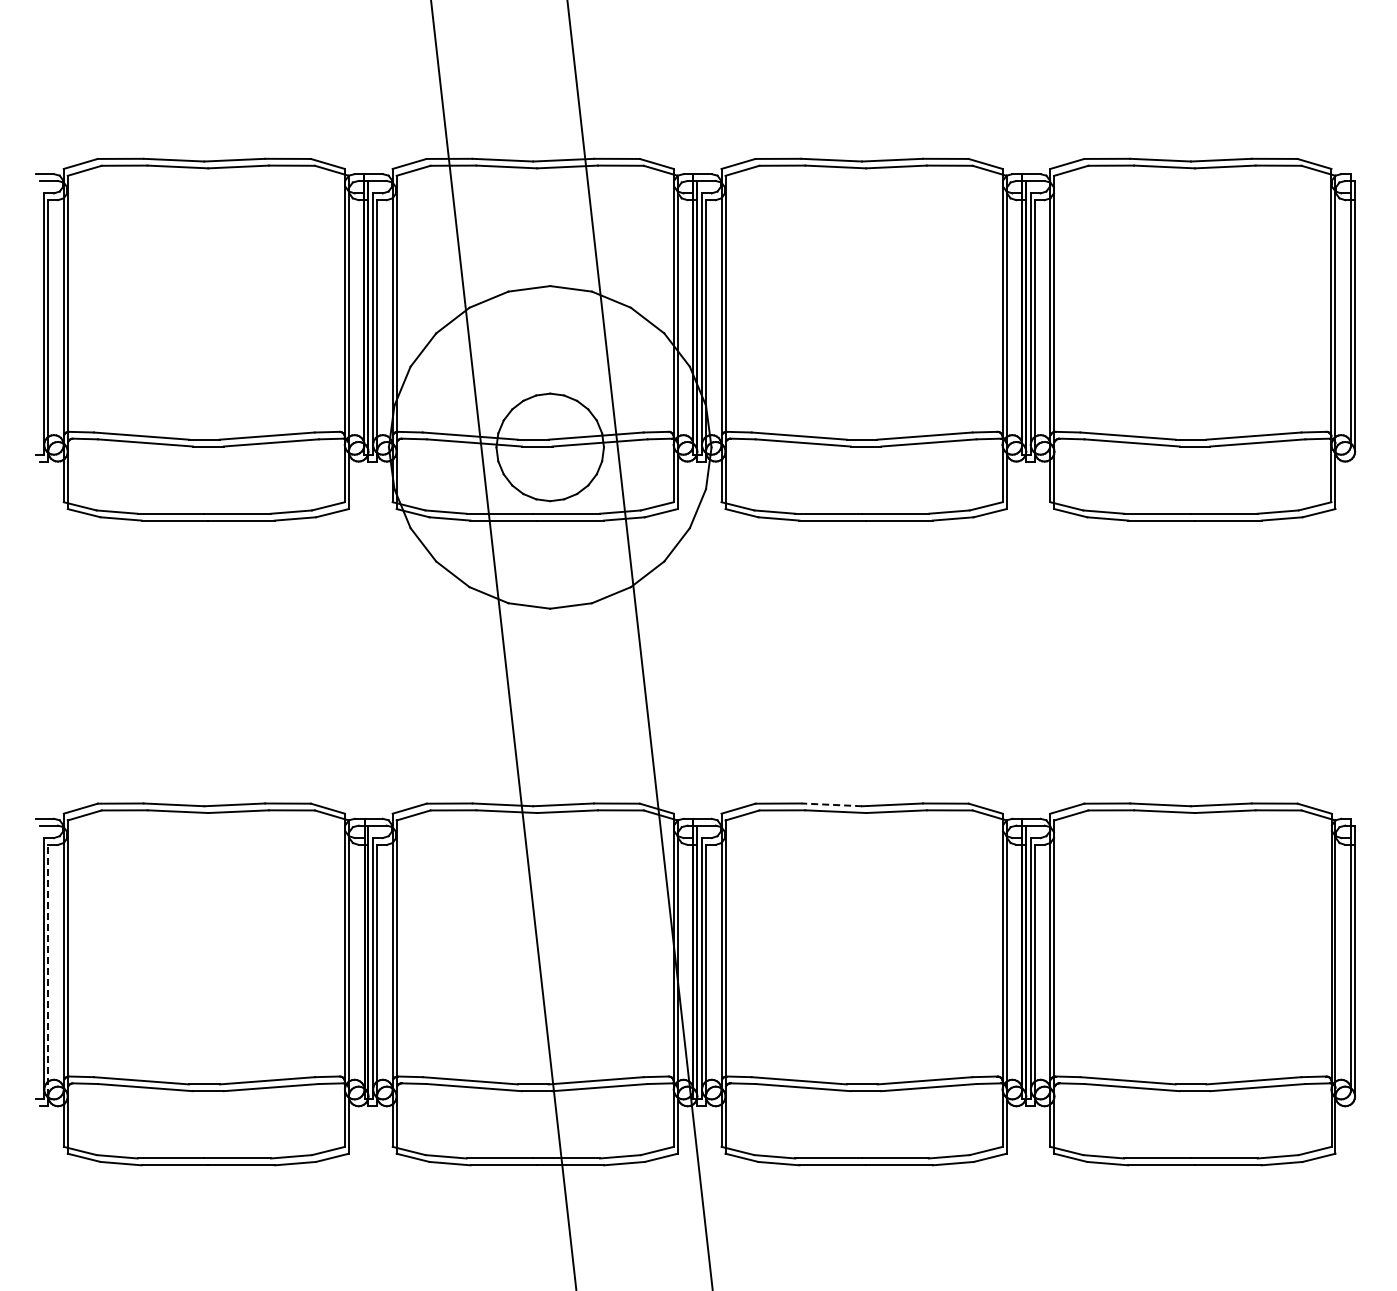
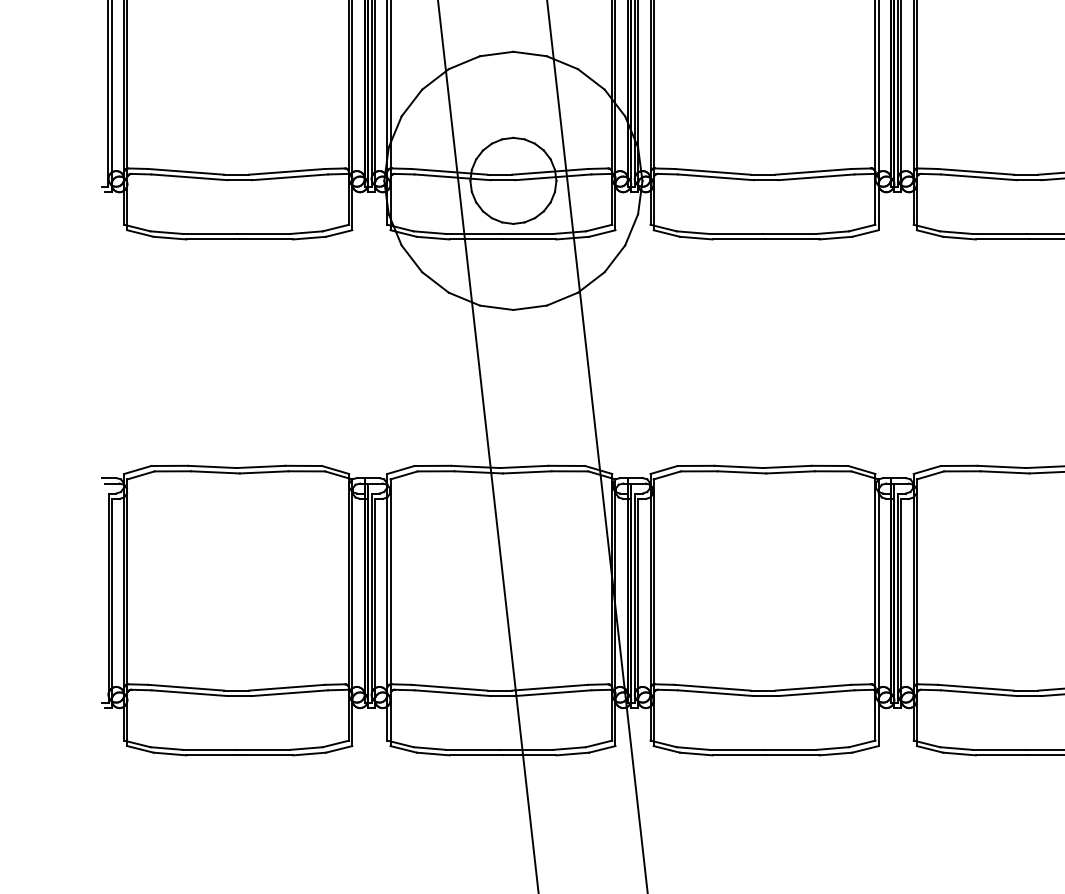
line: (831, 804) -> (738, 466), dashed -> solid
line: (48, 970) -> (111, 599), dashed -> solid

